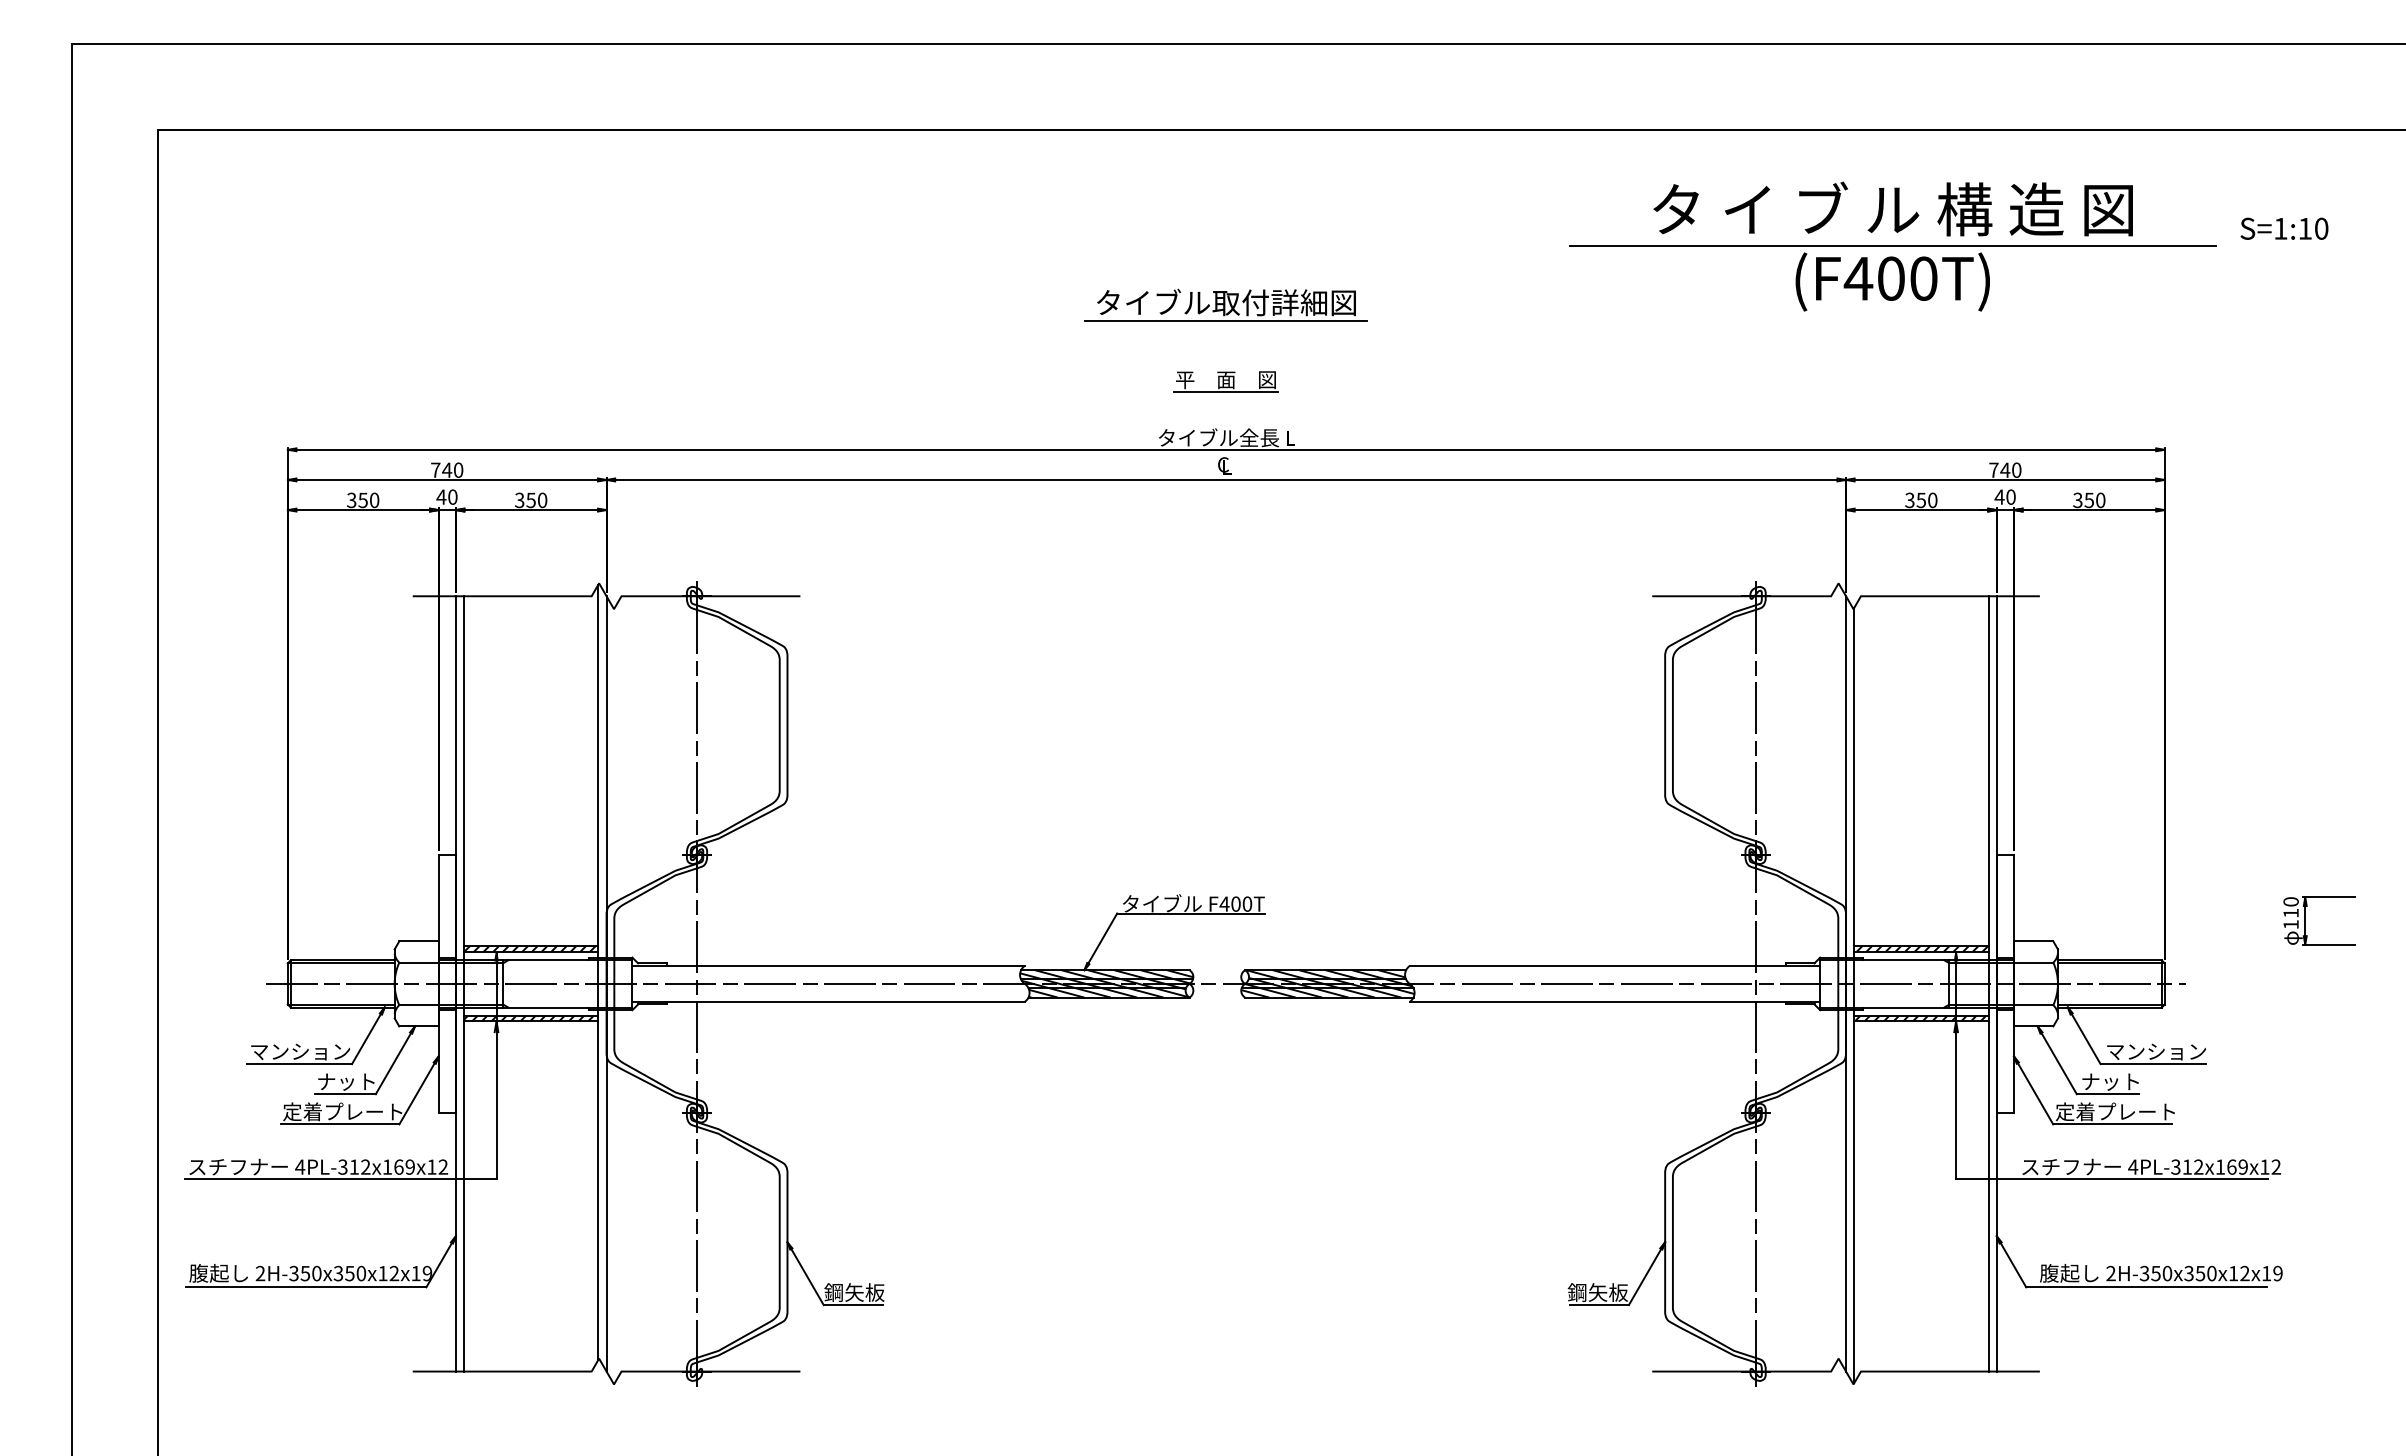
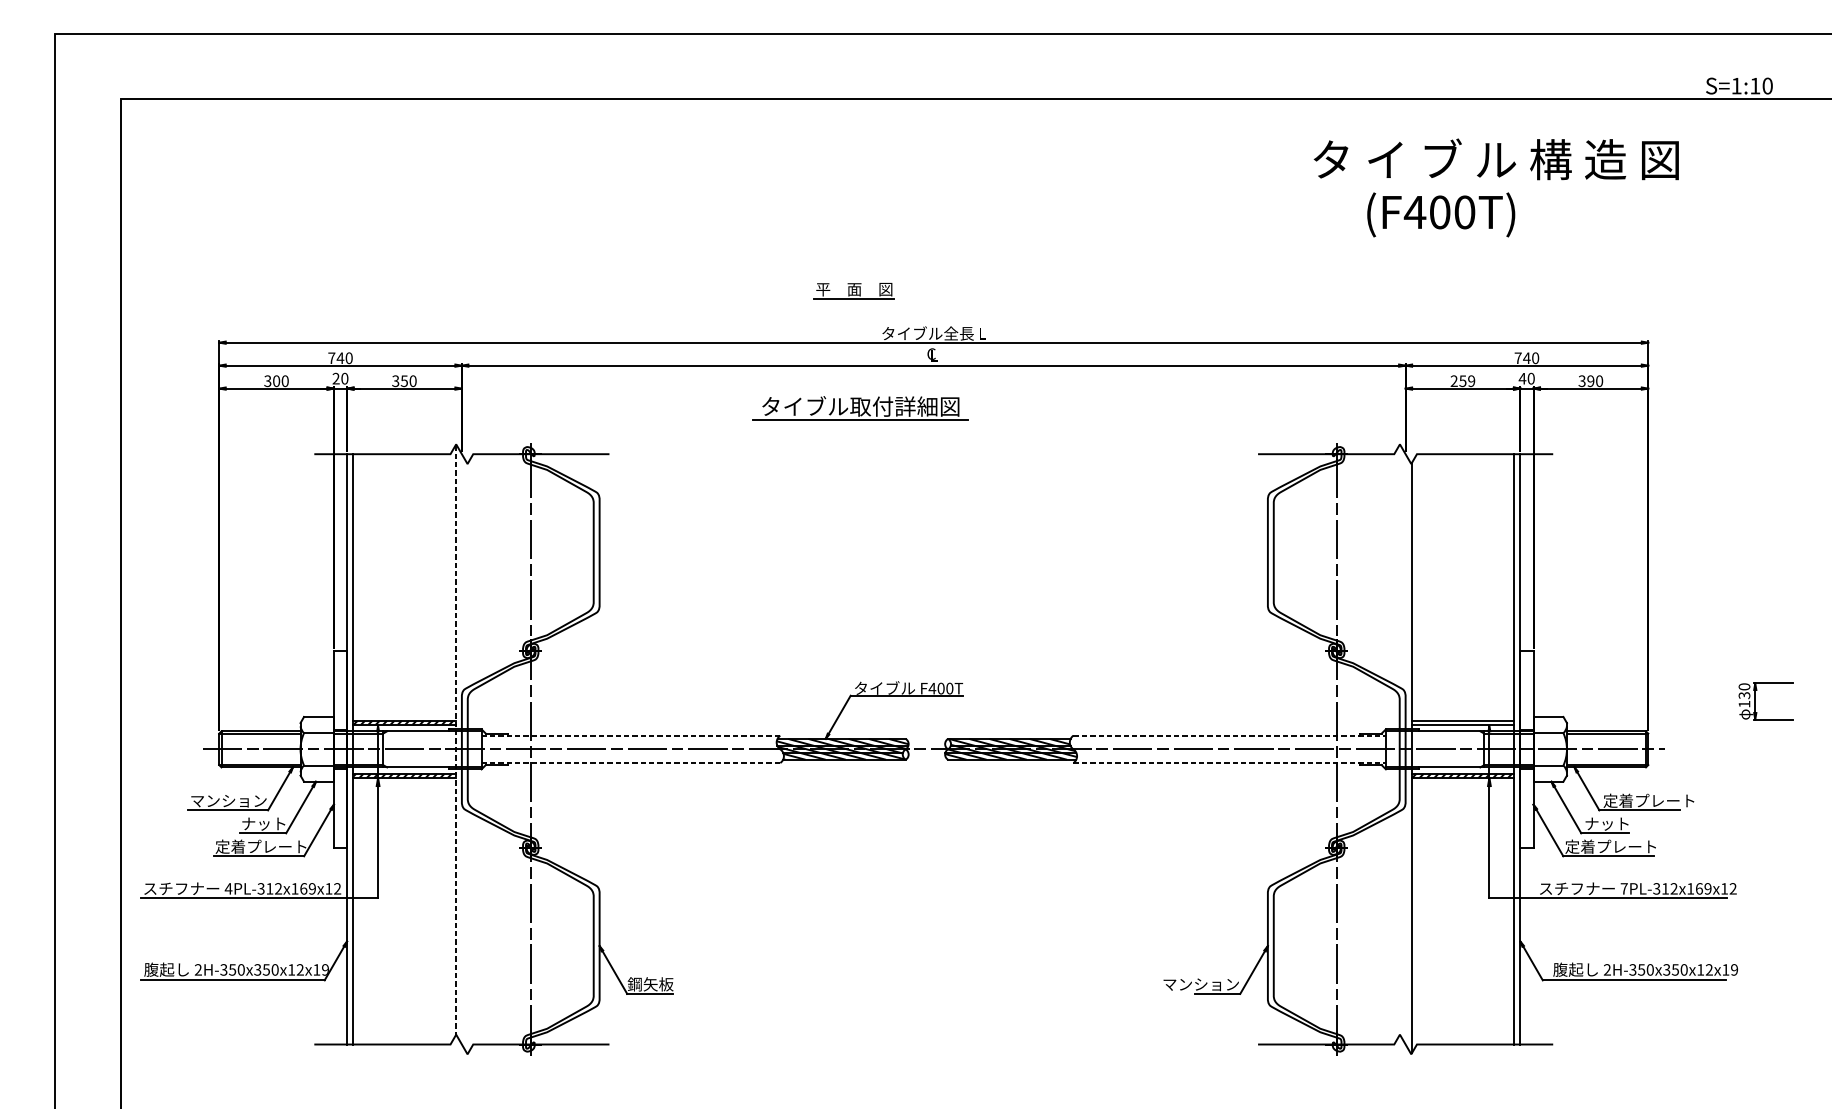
text: (1892, 208) -> (1495, 158), moved
text: (2284, 228) -> (1739, 85), moved
line: (1893, 246) -> (1441, 187), removed
part: (1225, 304) -> (860, 407), moved
part: (1225, 381) -> (853, 290), moved
text: (441, 496) -> (336, 378), 40 -> 20
text: (2088, 499) -> (1590, 380), 350 -> 390
text: (362, 500) -> (276, 381), 350 -> 300
text: (1921, 500) -> (1463, 381), 350 -> 259
text: (2290, 913) -> (1744, 695), 110 -> 130
hatch: (1921, 948) -> (1463, 722), removed
line: (829, 965) -> (631, 735), solid -> dashed
line: (1615, 965) -> (1230, 735), solid -> dashed
line: (598, 972) -> (455, 740), solid -> dashed
line: (606, 983) -> (461, 749), removed
line: (1846, 983) -> (1405, 749), removed
line: (829, 1001) -> (631, 762), solid -> dashed
line: (1615, 1001) -> (1230, 762), solid -> dashed
text: (2165, 1051) -> (1648, 800), マンション -> 定着プレート
text: (2133, 1166) -> (1624, 888), 4PL-312x169x12 -> 7PL-312x169x12
text: (1577, 1292) -> (1201, 984), 鋼矢板 -> マンション

